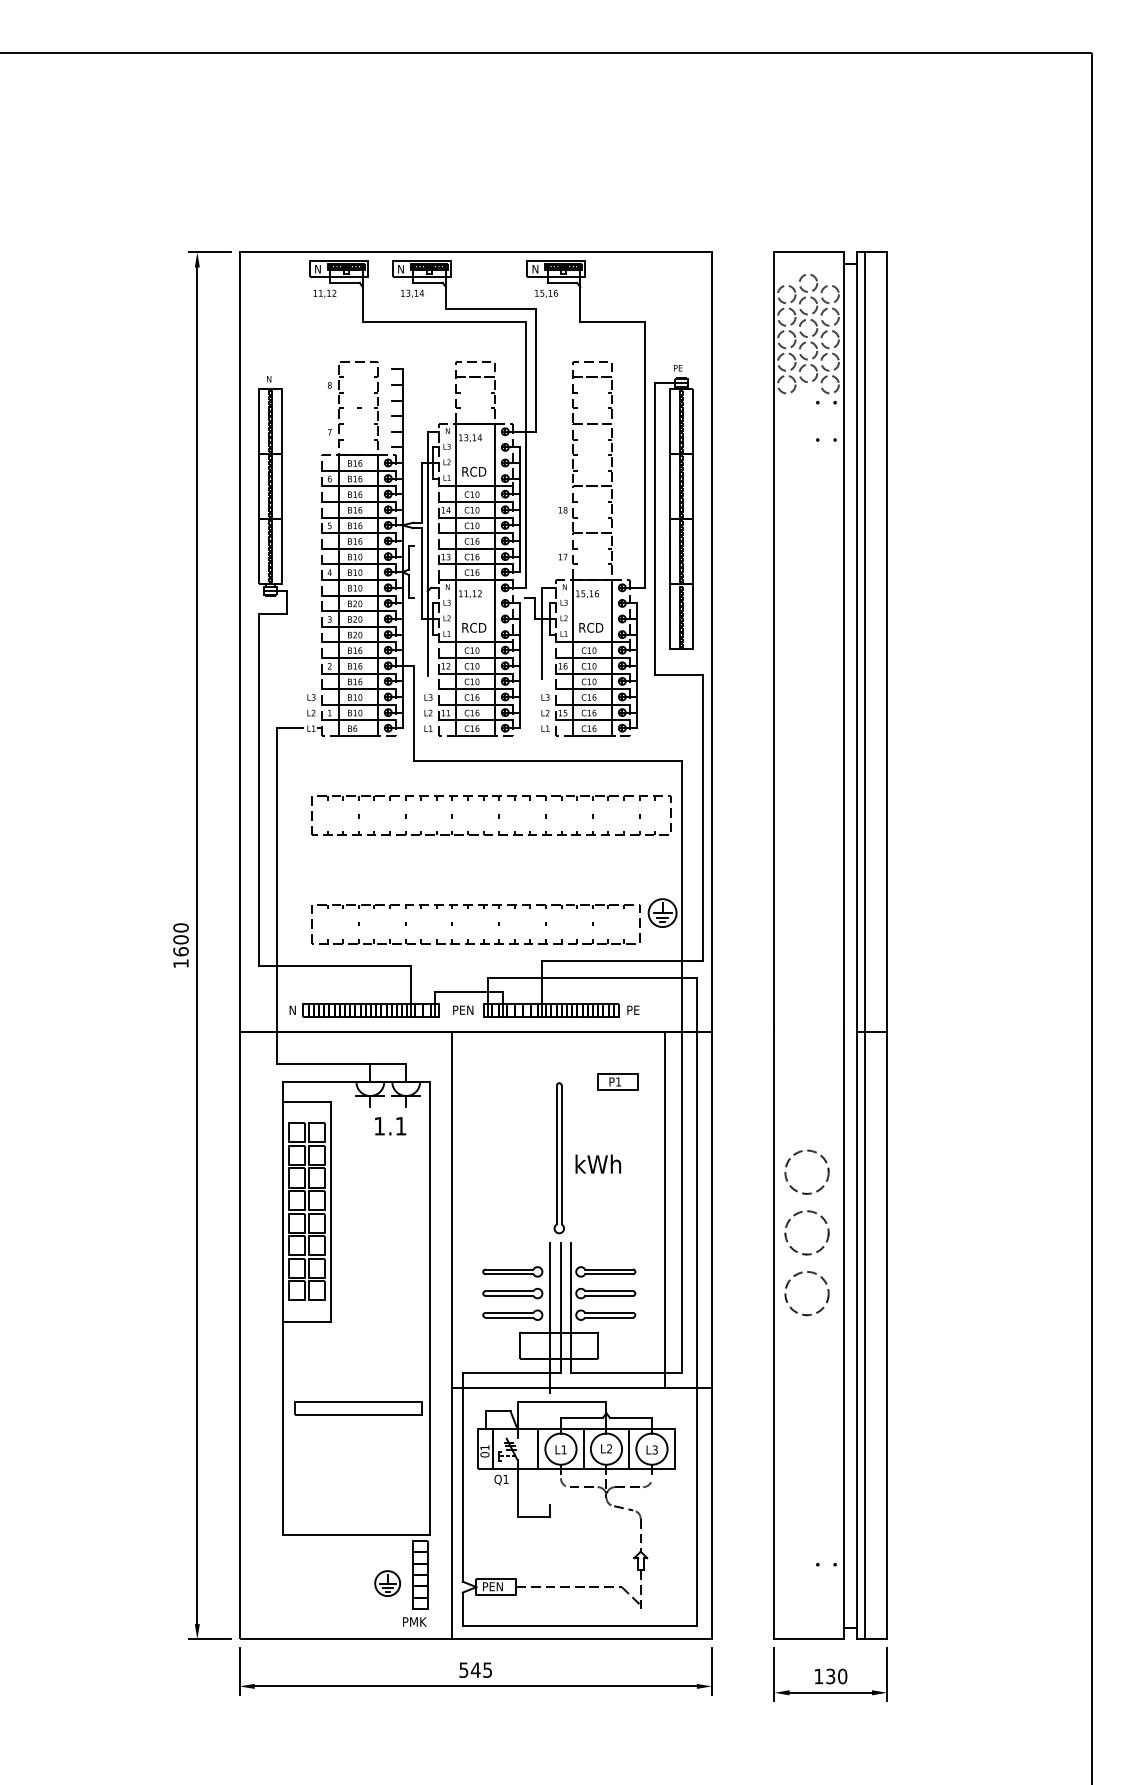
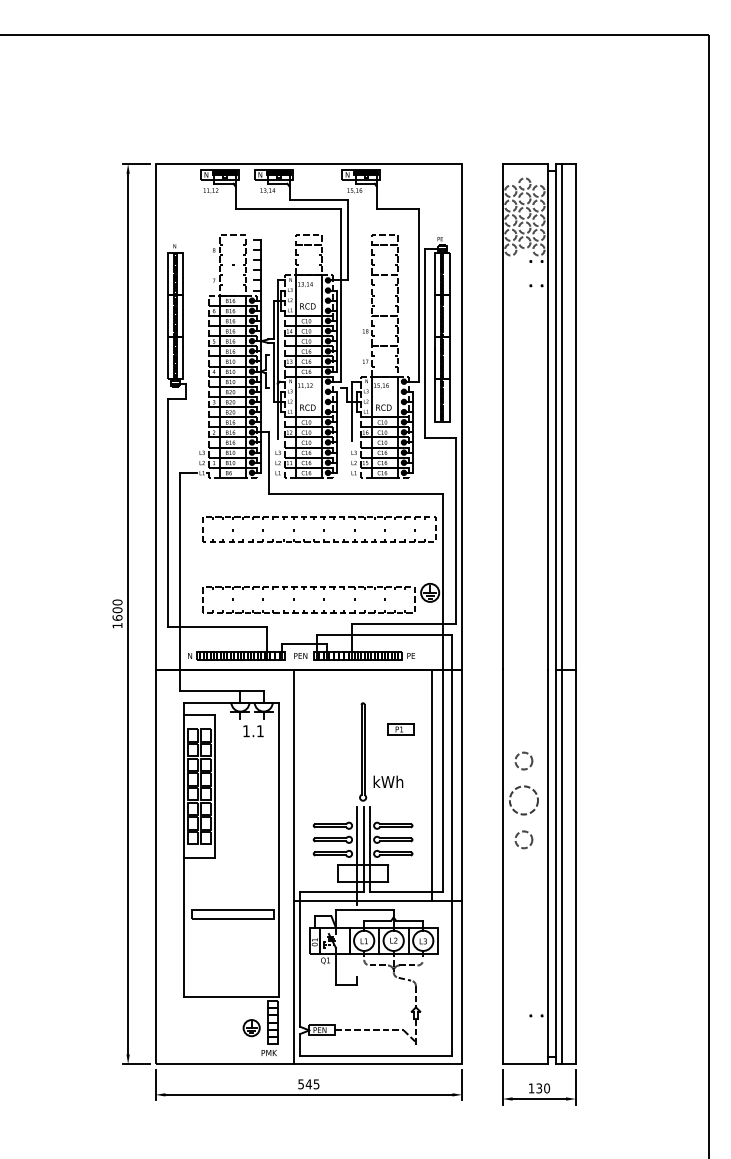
part: (616, 1081) -> (400, 729), moved
text: (598, 1163) -> (388, 781), moved
circle: (806, 1172) -> (523, 761), size x0.6
circle: (806, 1293) -> (523, 839), size x0.6

